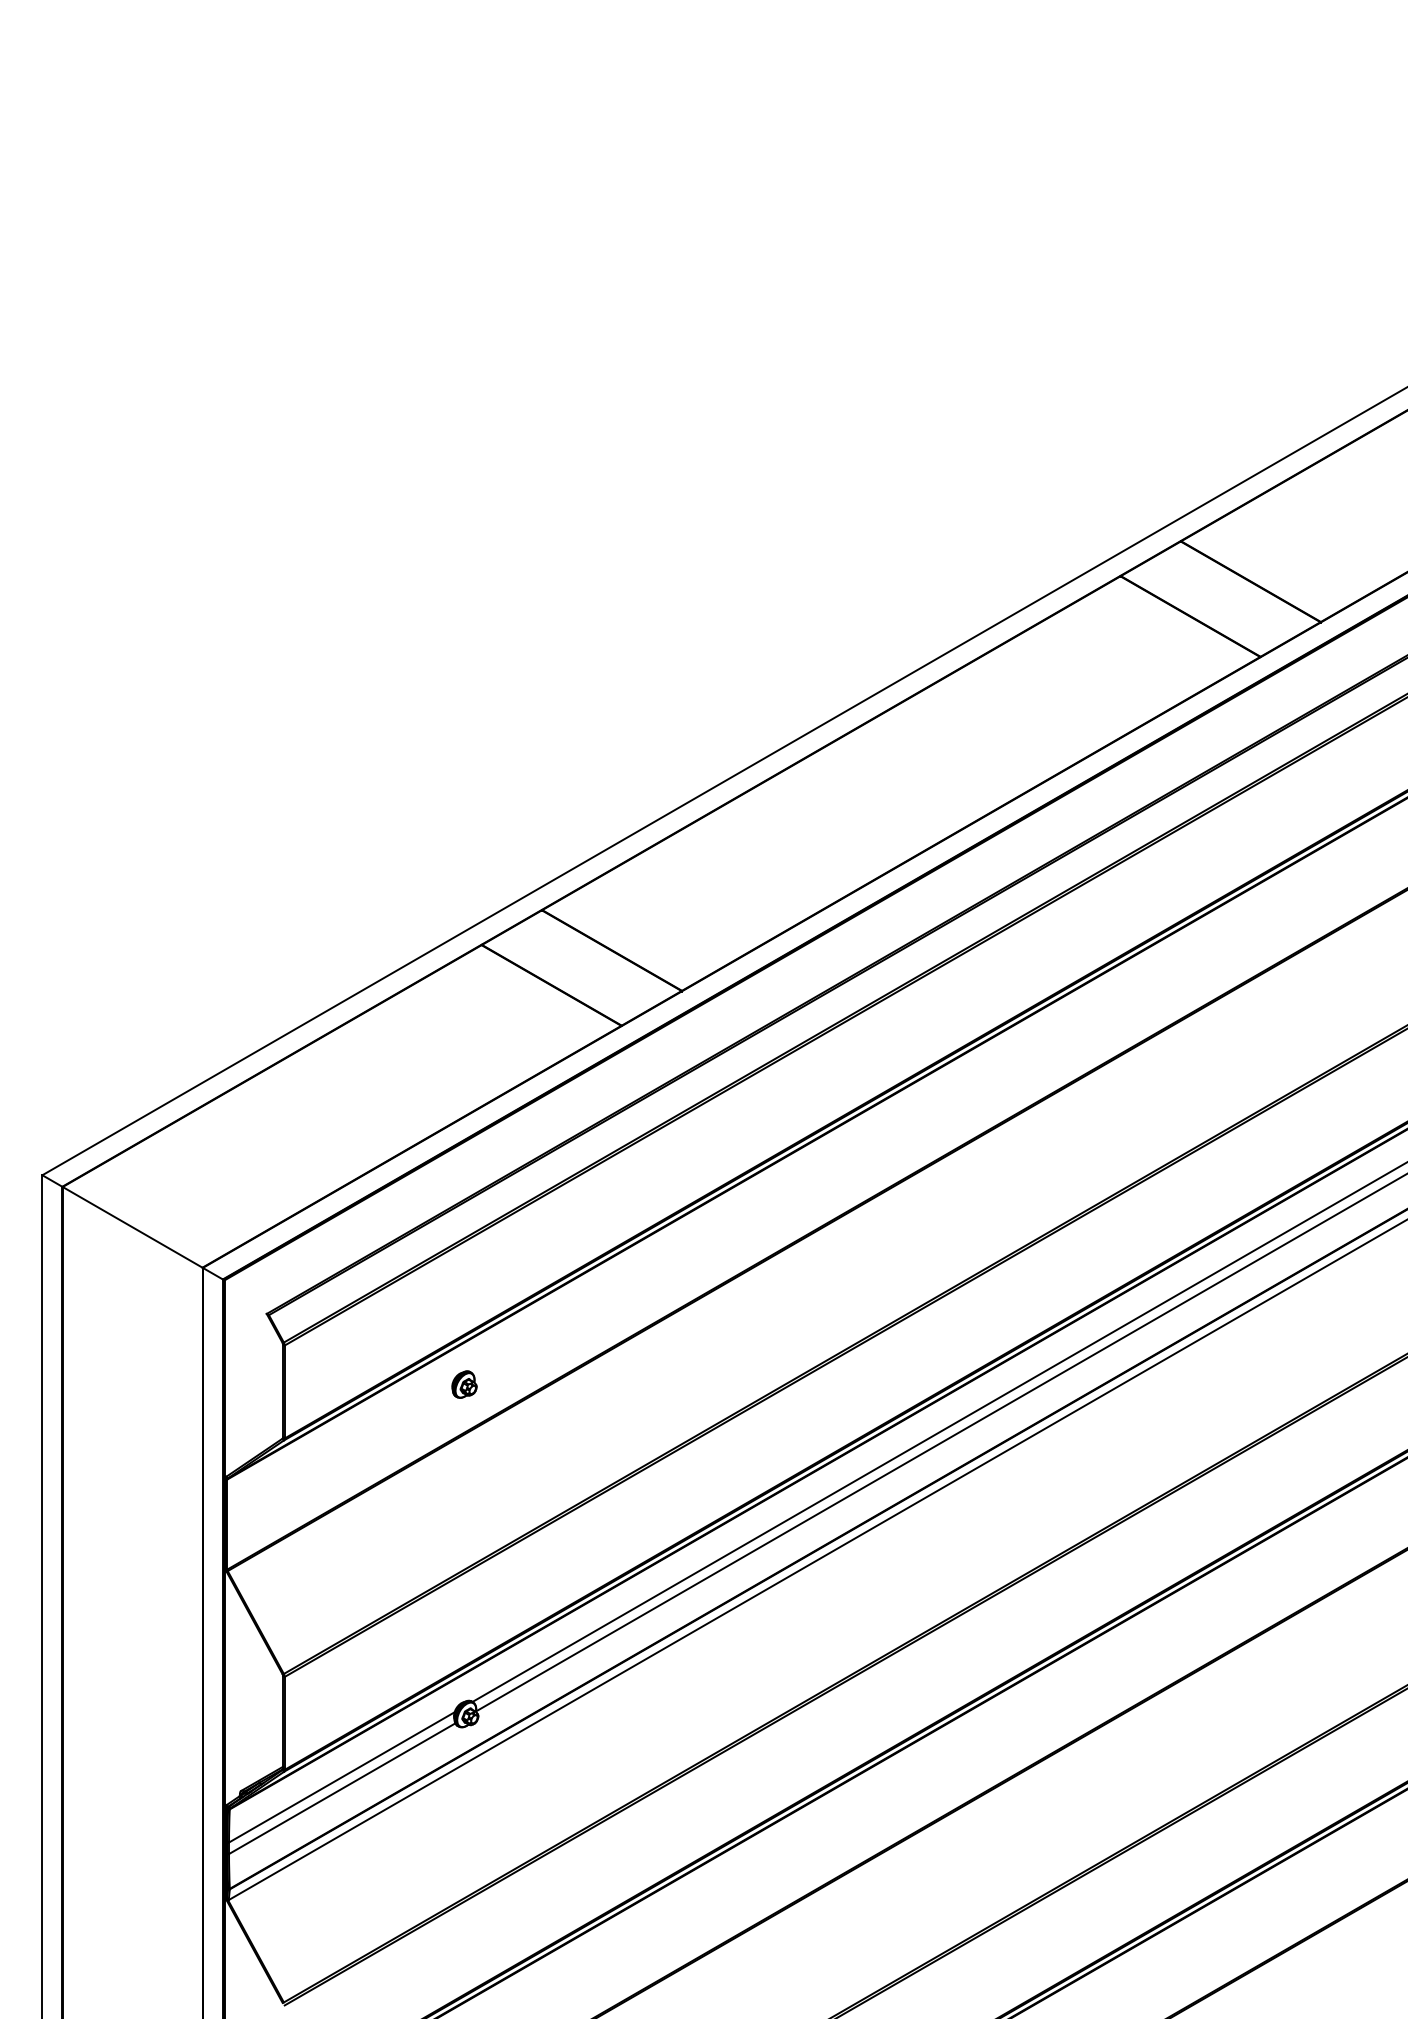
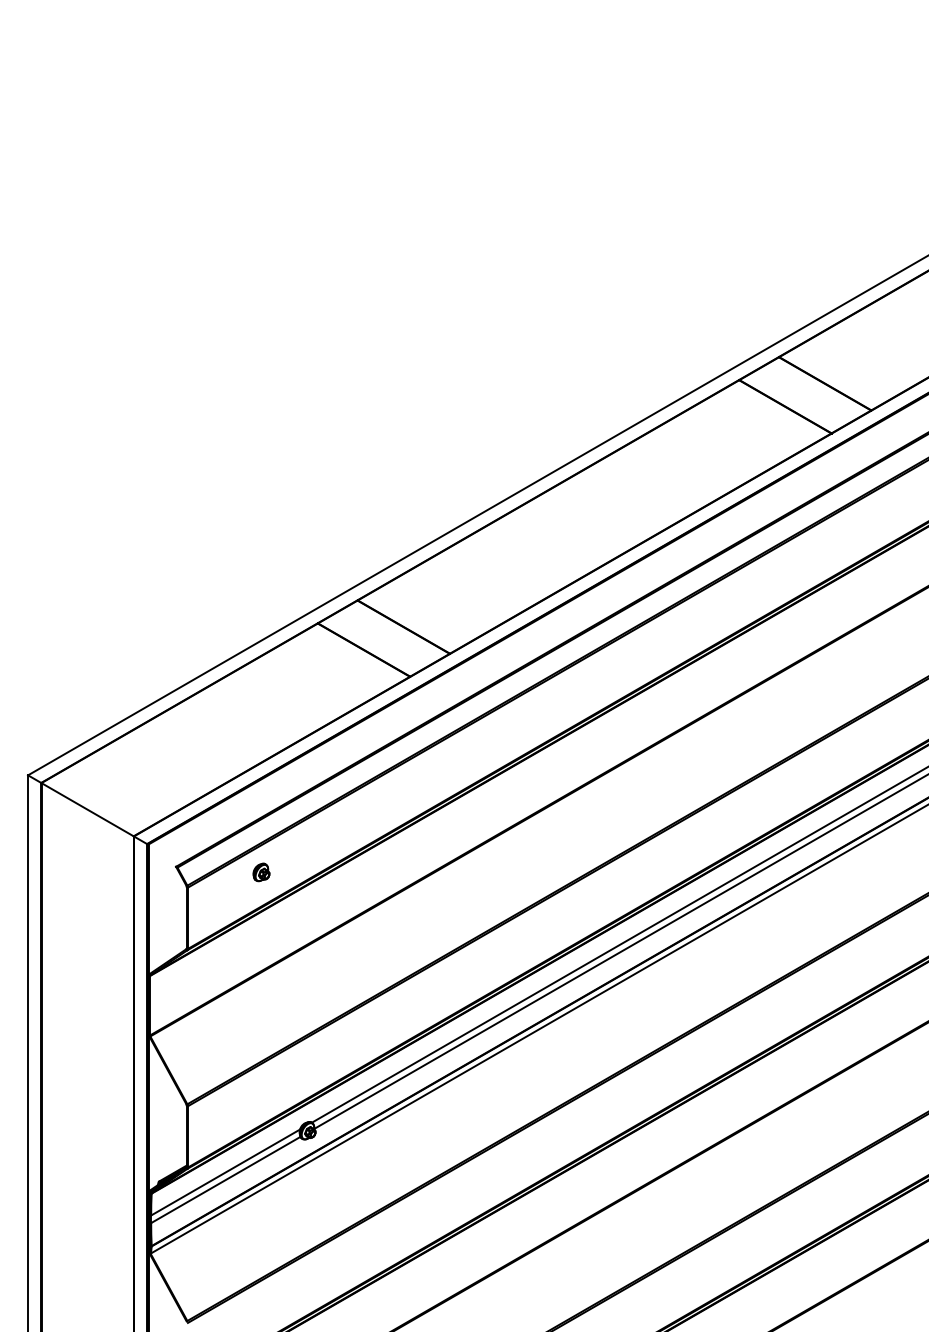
part: (464, 1384) -> (261, 872), moved

